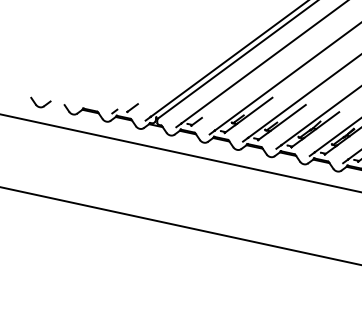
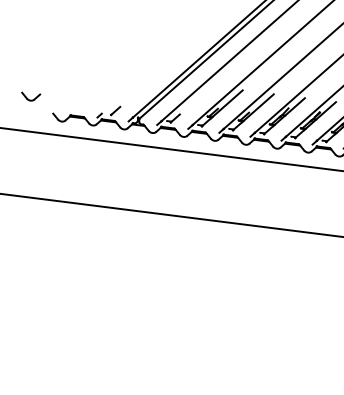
part: (41, 102) -> (31, 96), moved

